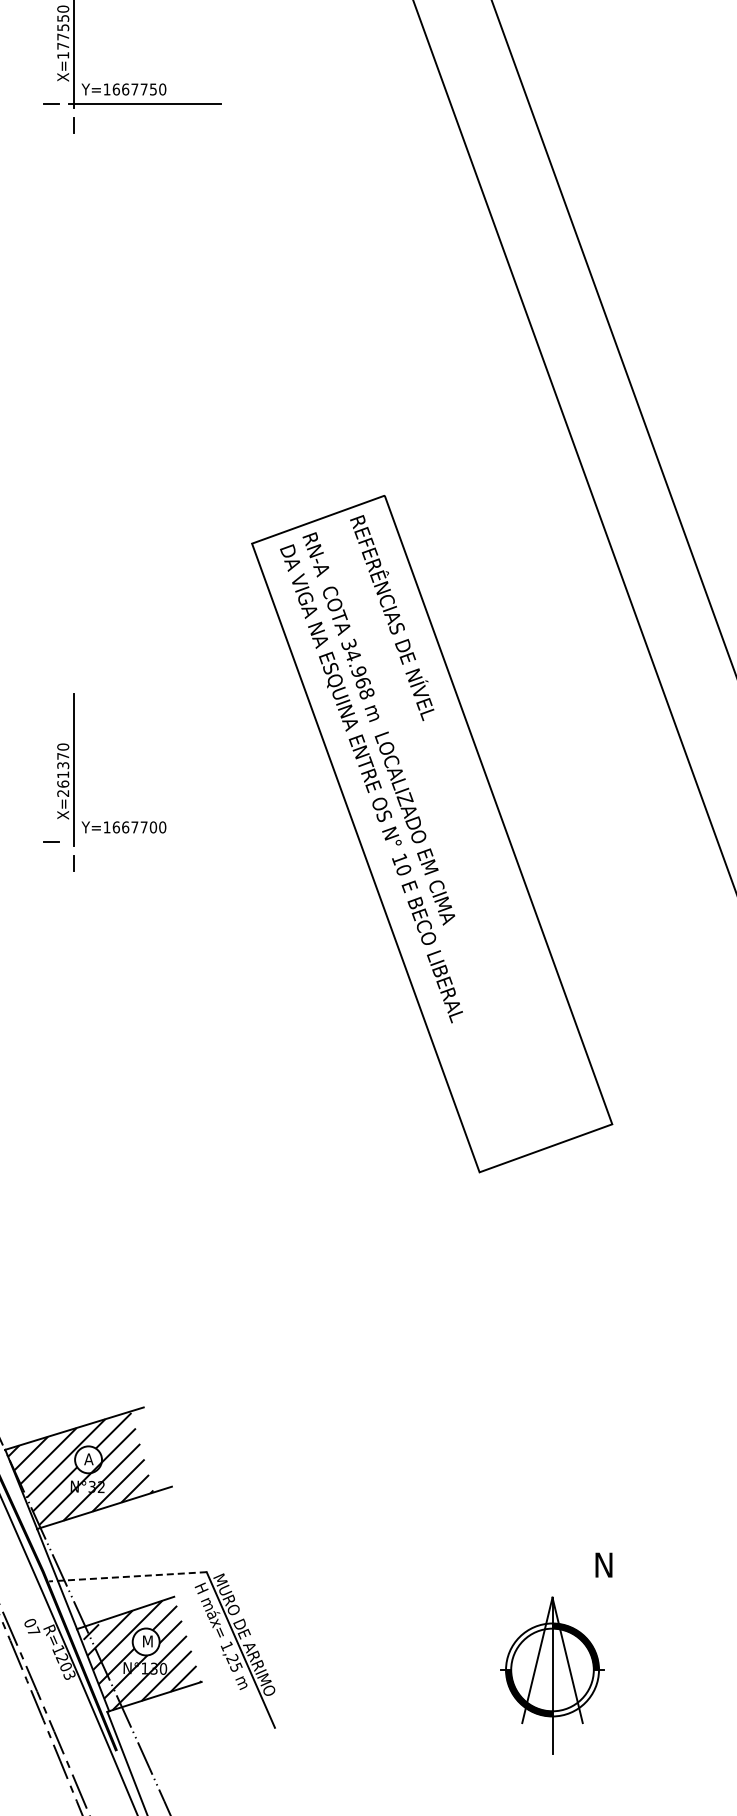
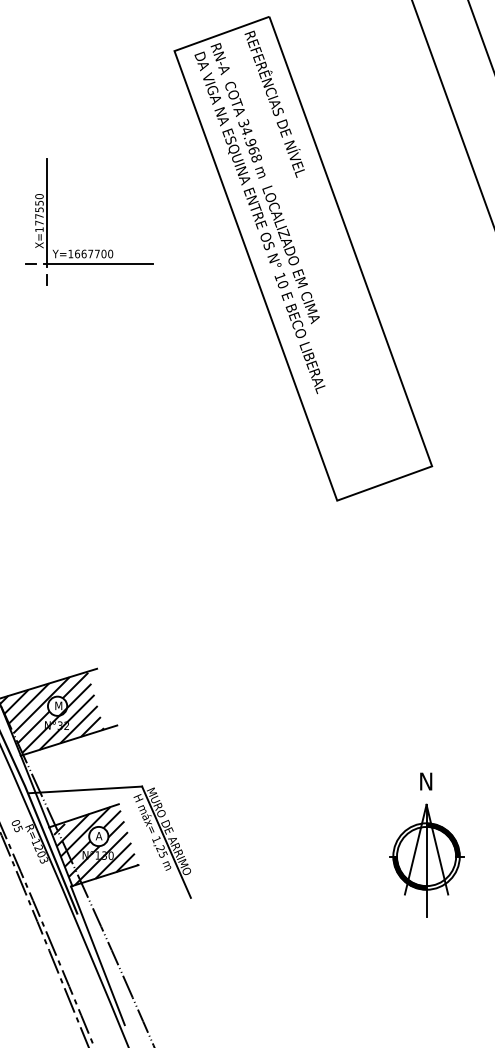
text: (63, 774) -> (39, 216), X=261370 -> X=177550
line: (145, 841) -> (98, 264), added
text: (89, 1459) -> (58, 706), A -> M
line: (127, 1576) -> (85, 789), dashed -> solid
text: (33, 1630) -> (18, 828), 07 -> 05
text: (147, 1641) -> (99, 836), M -> A
part: (552, 1675) -> (426, 860), moved

